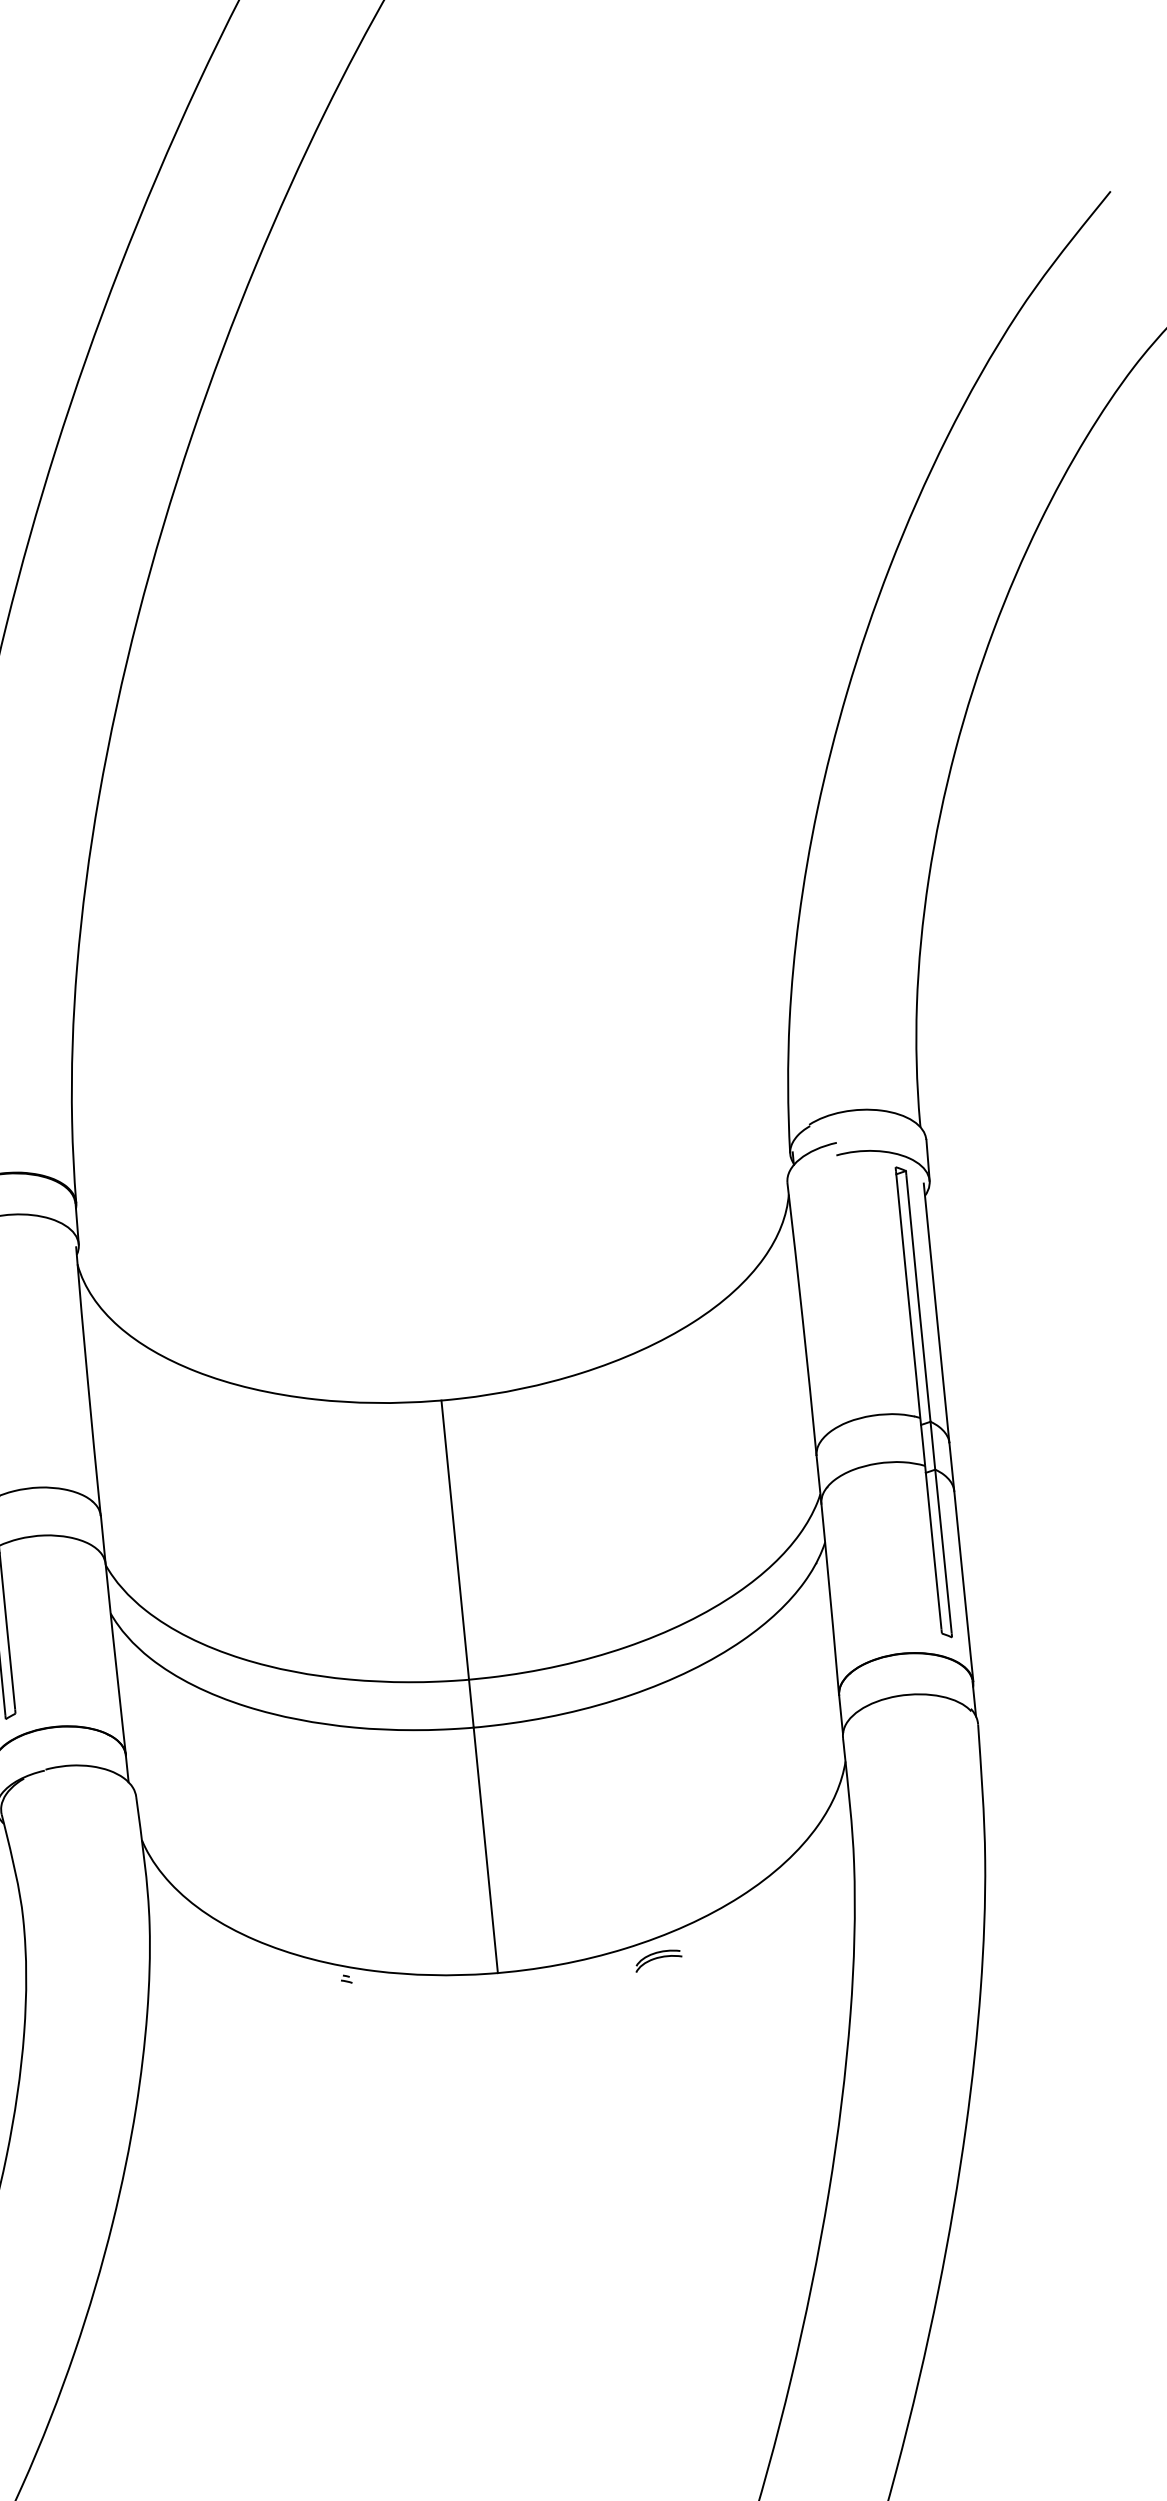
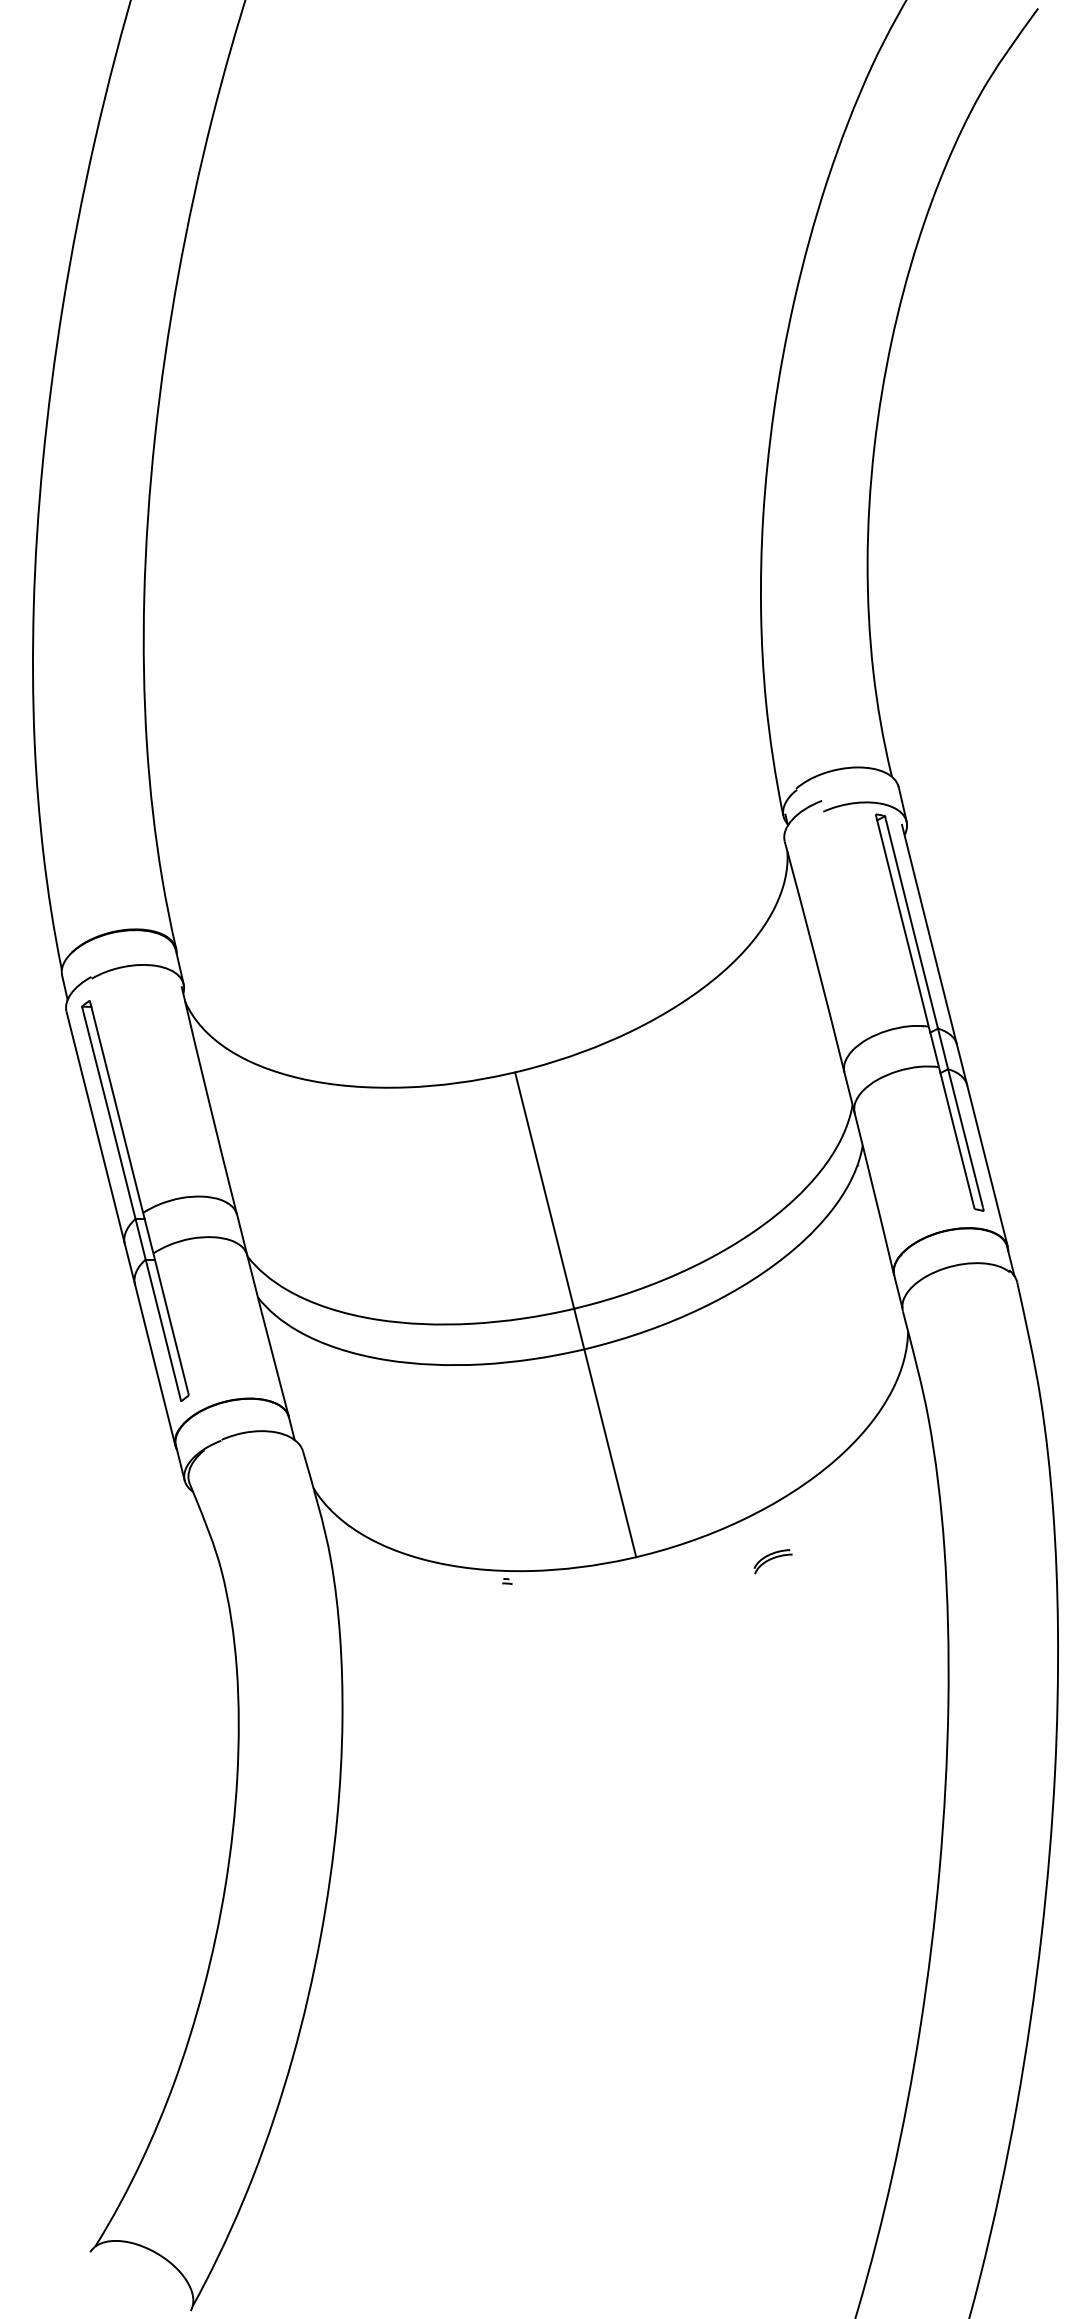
part: (658, 1961) -> (772, 1561), moved

